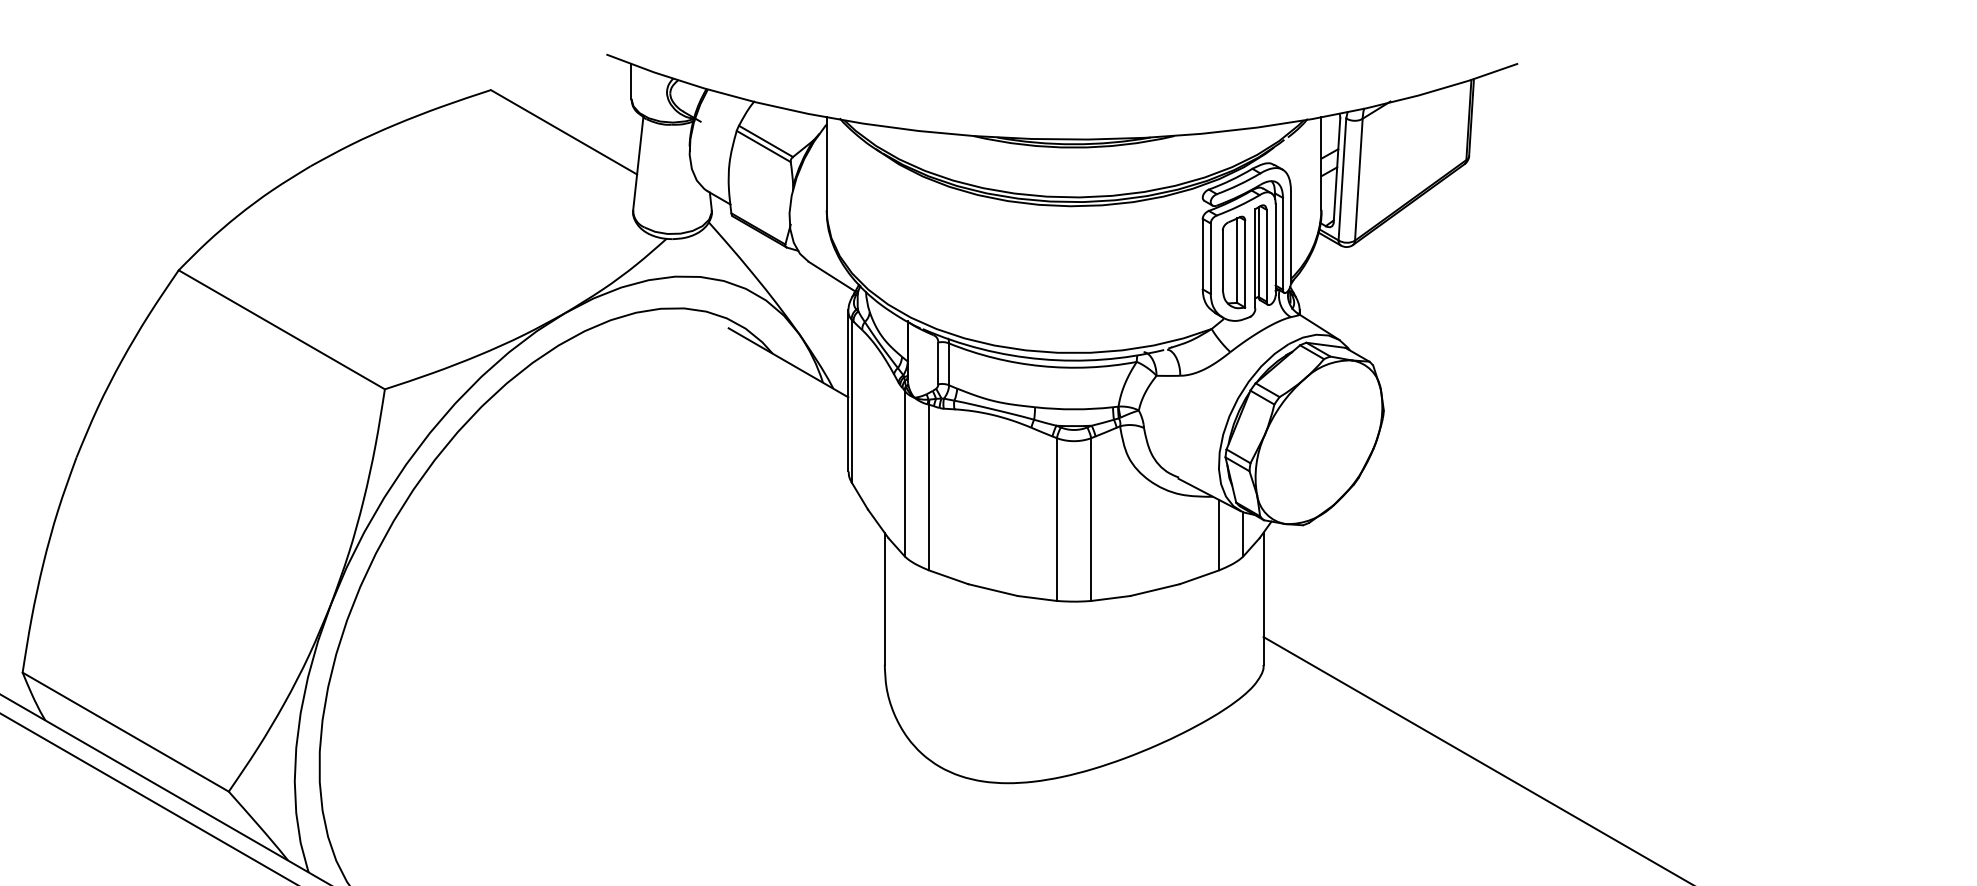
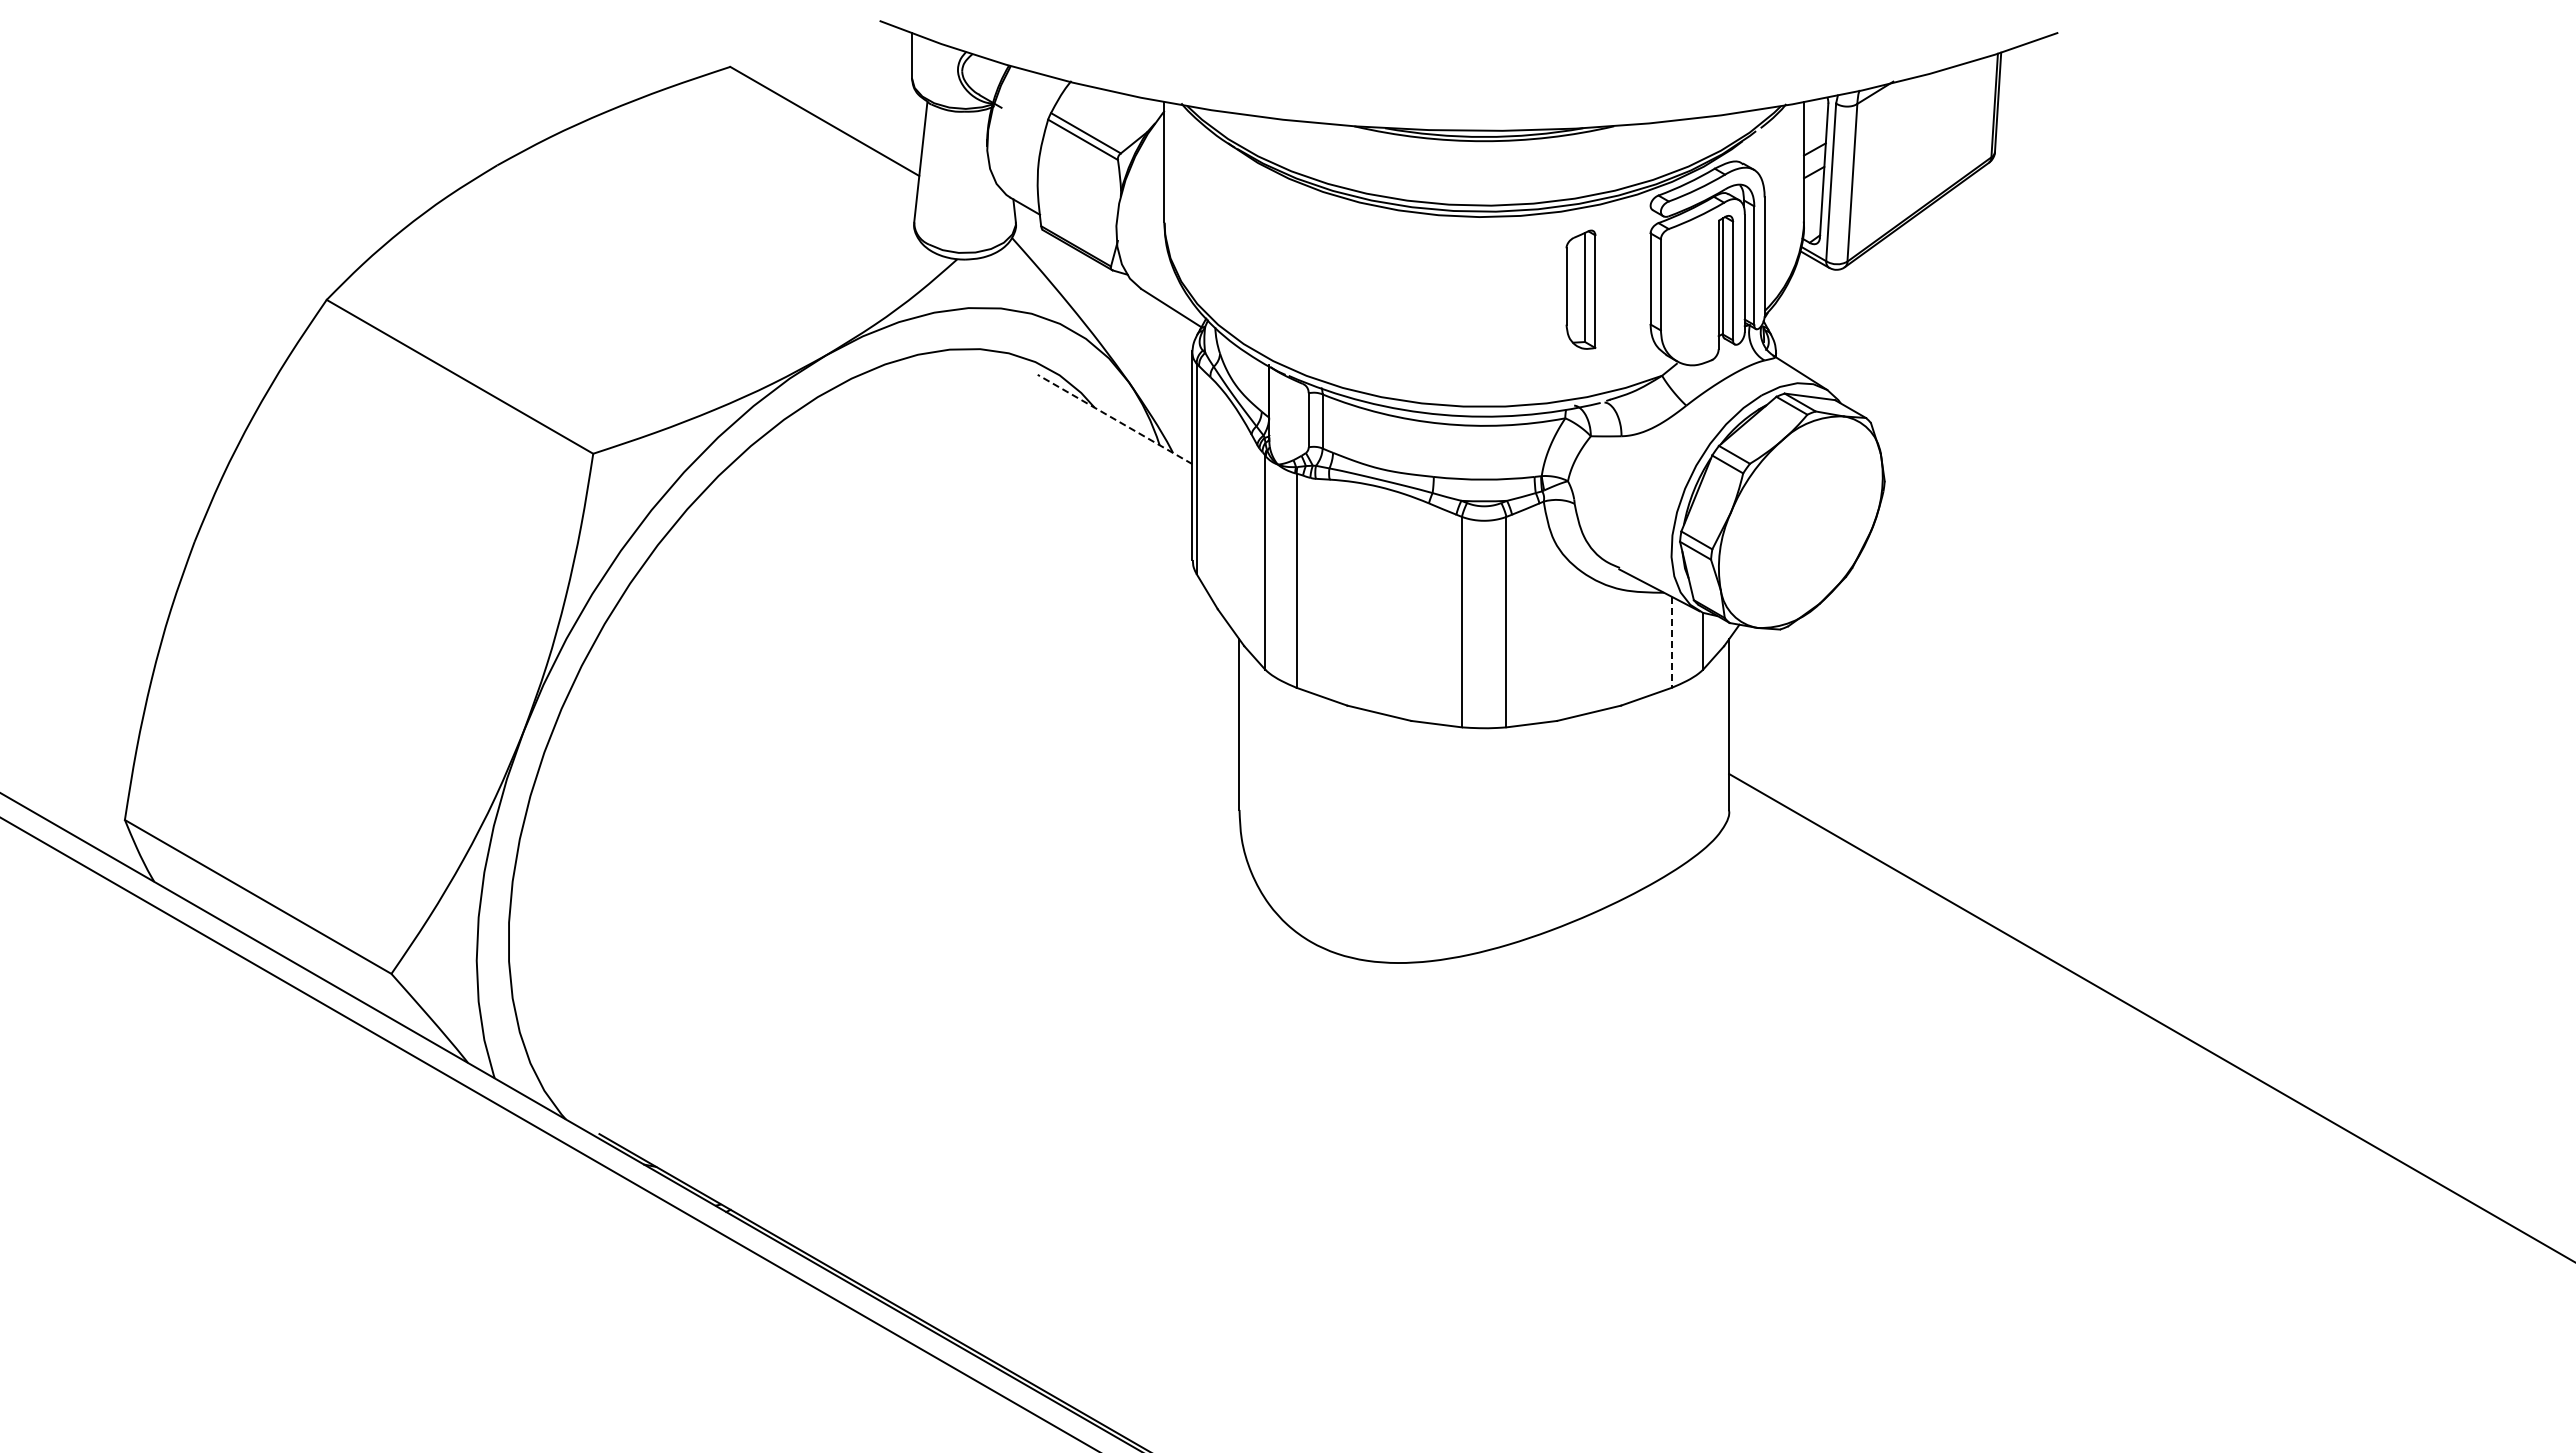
part: (1233, 262) -> (1580, 289), moved
line: (788, 362) -> (1114, 419), solid -> dashed
line: (1218, 535) -> (1671, 642), solid -> dashed

